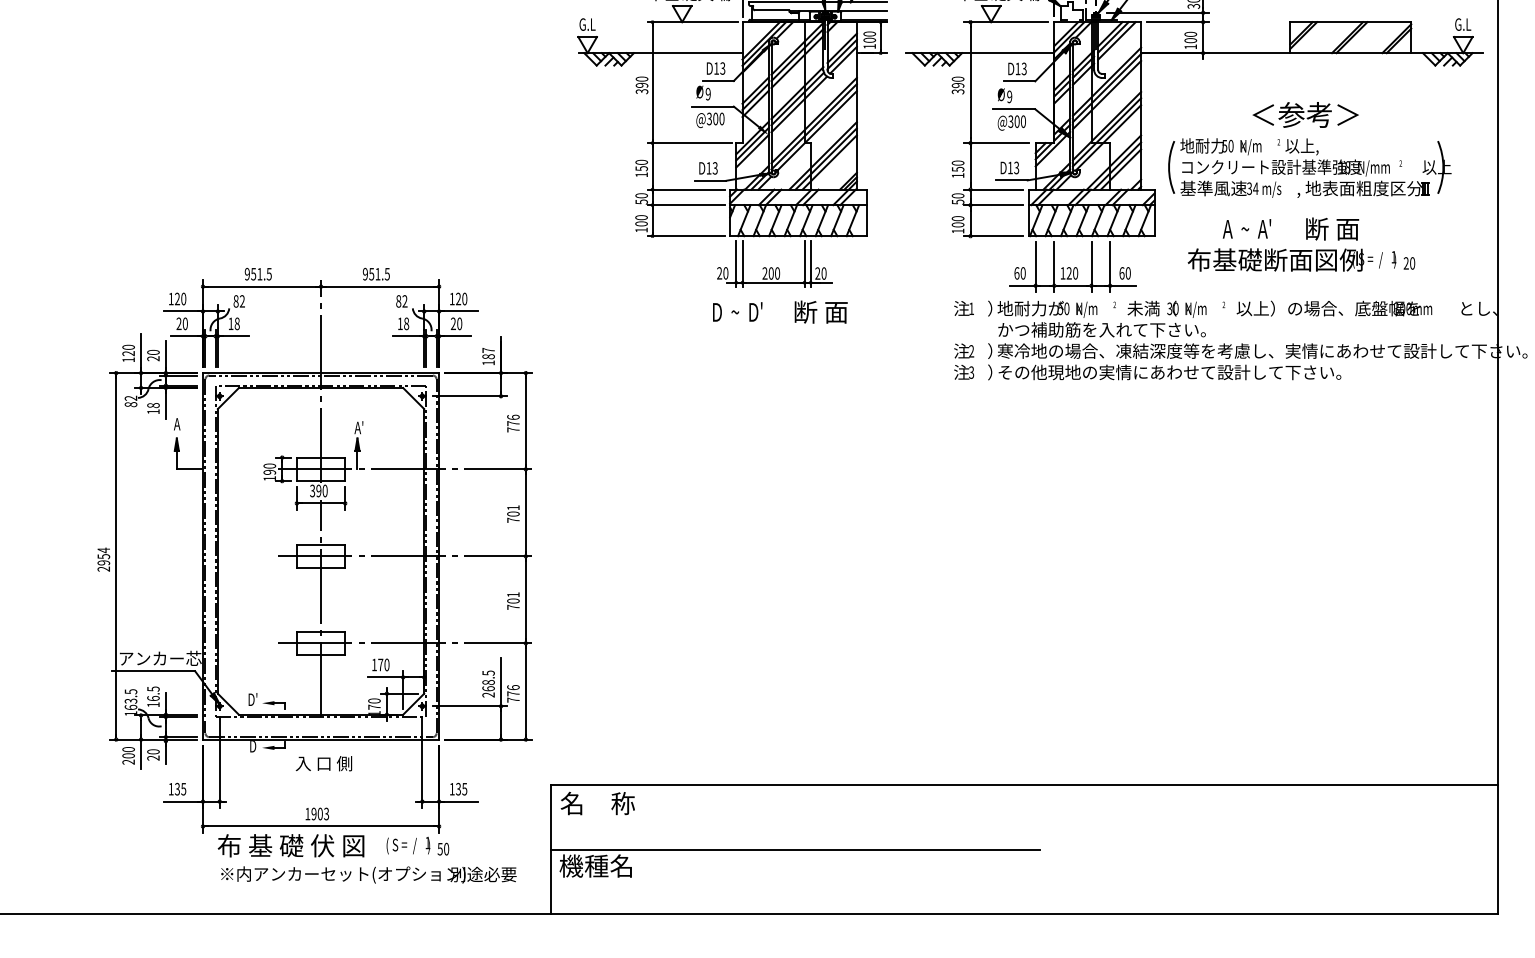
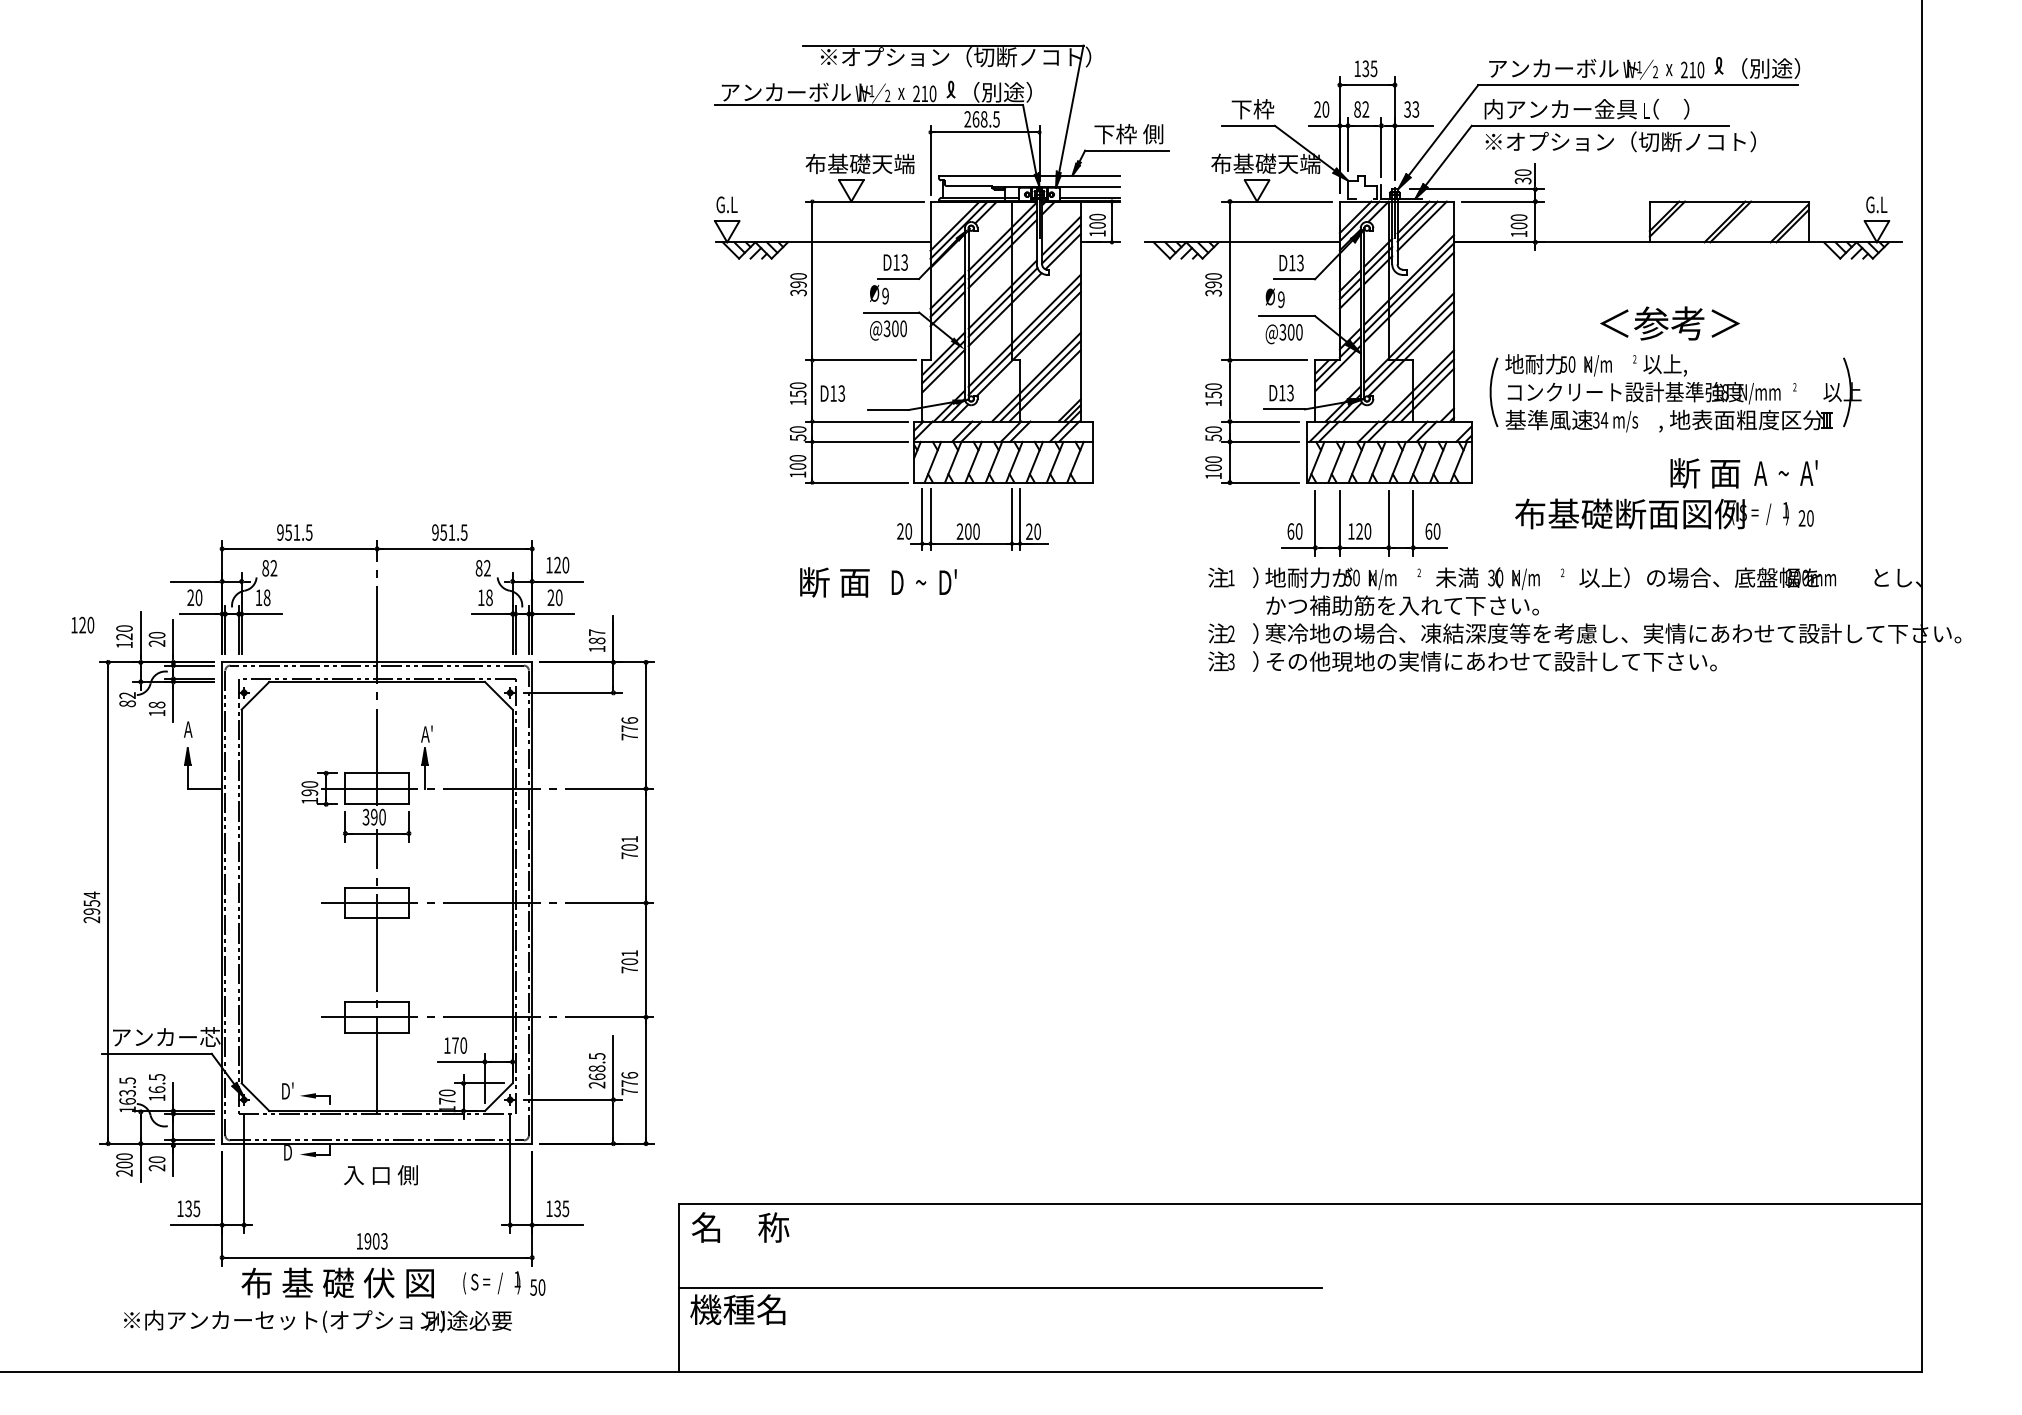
text: (708, 168) -> (832, 393), moved
text: (1246, 228) -> (1785, 472), moved
text: (177, 298) -> (82, 624), moved
text: (820, 312) -> (834, 582), moved
text: (368, 875) -> (317, 1321), moved

